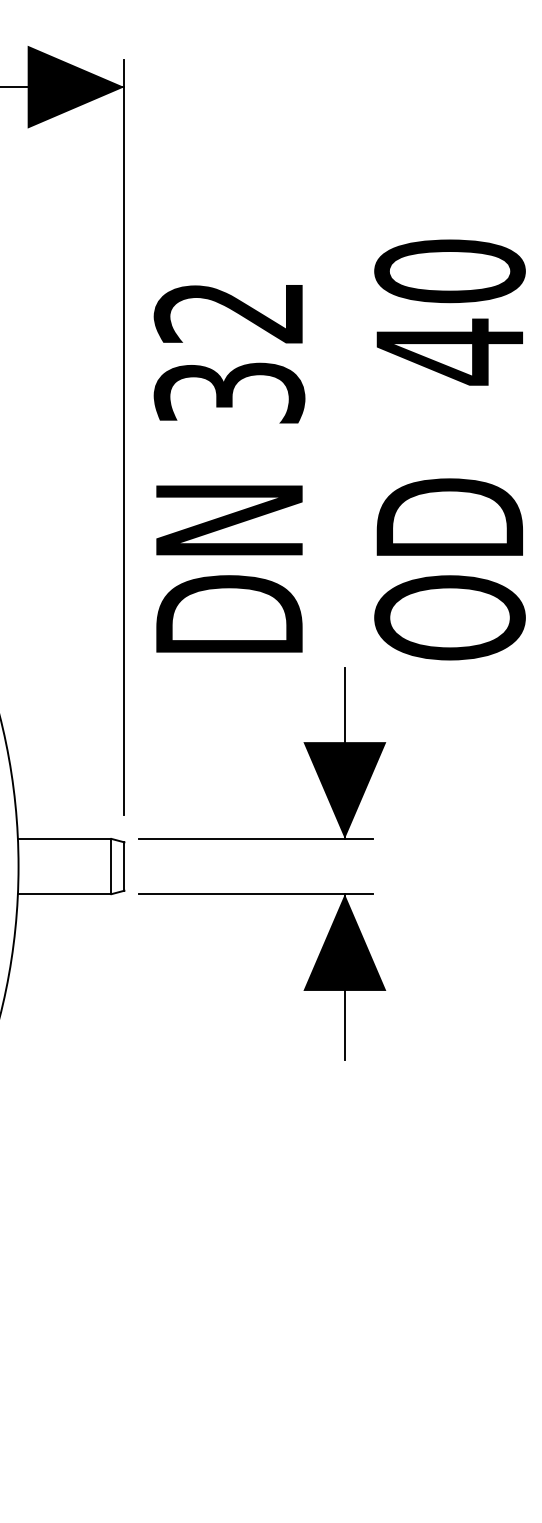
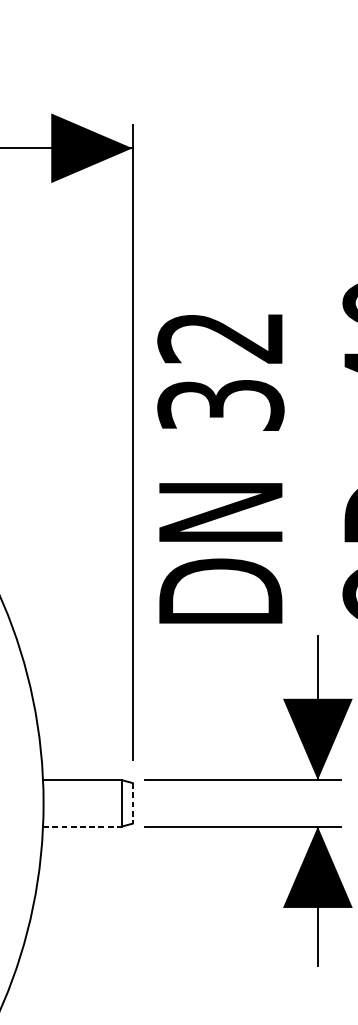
line: (124, 867) -> (132, 804), solid -> dashed
line: (64, 894) -> (82, 826), solid -> dashed

